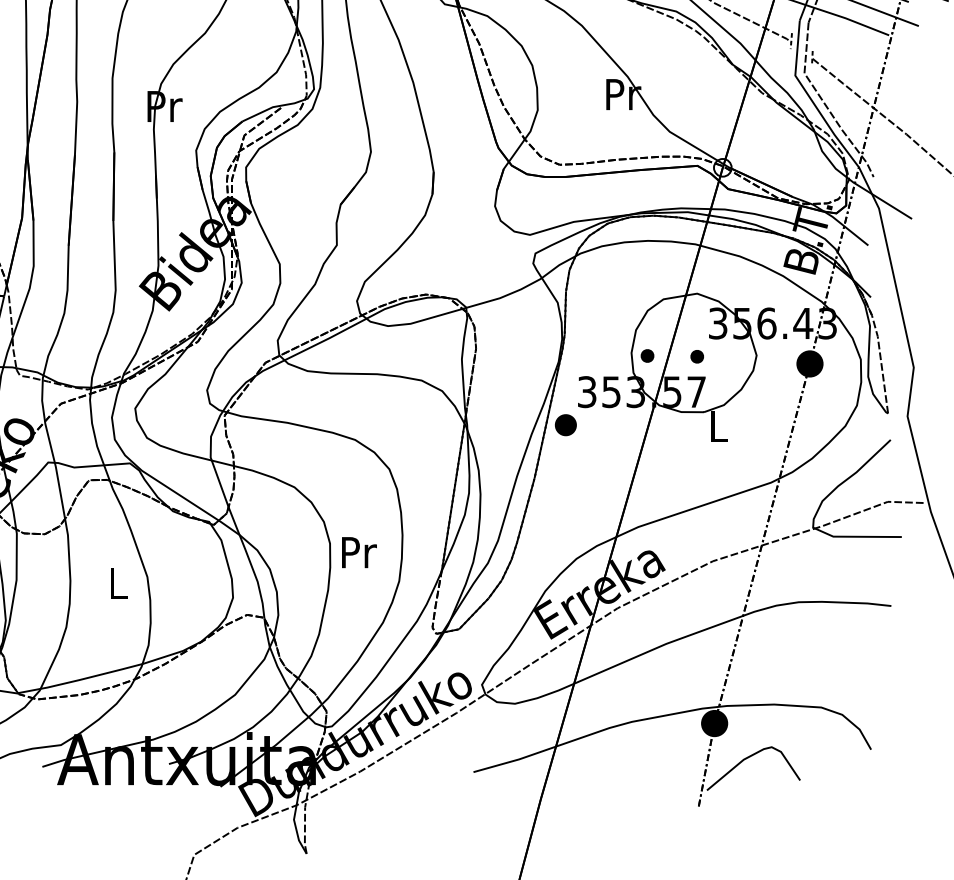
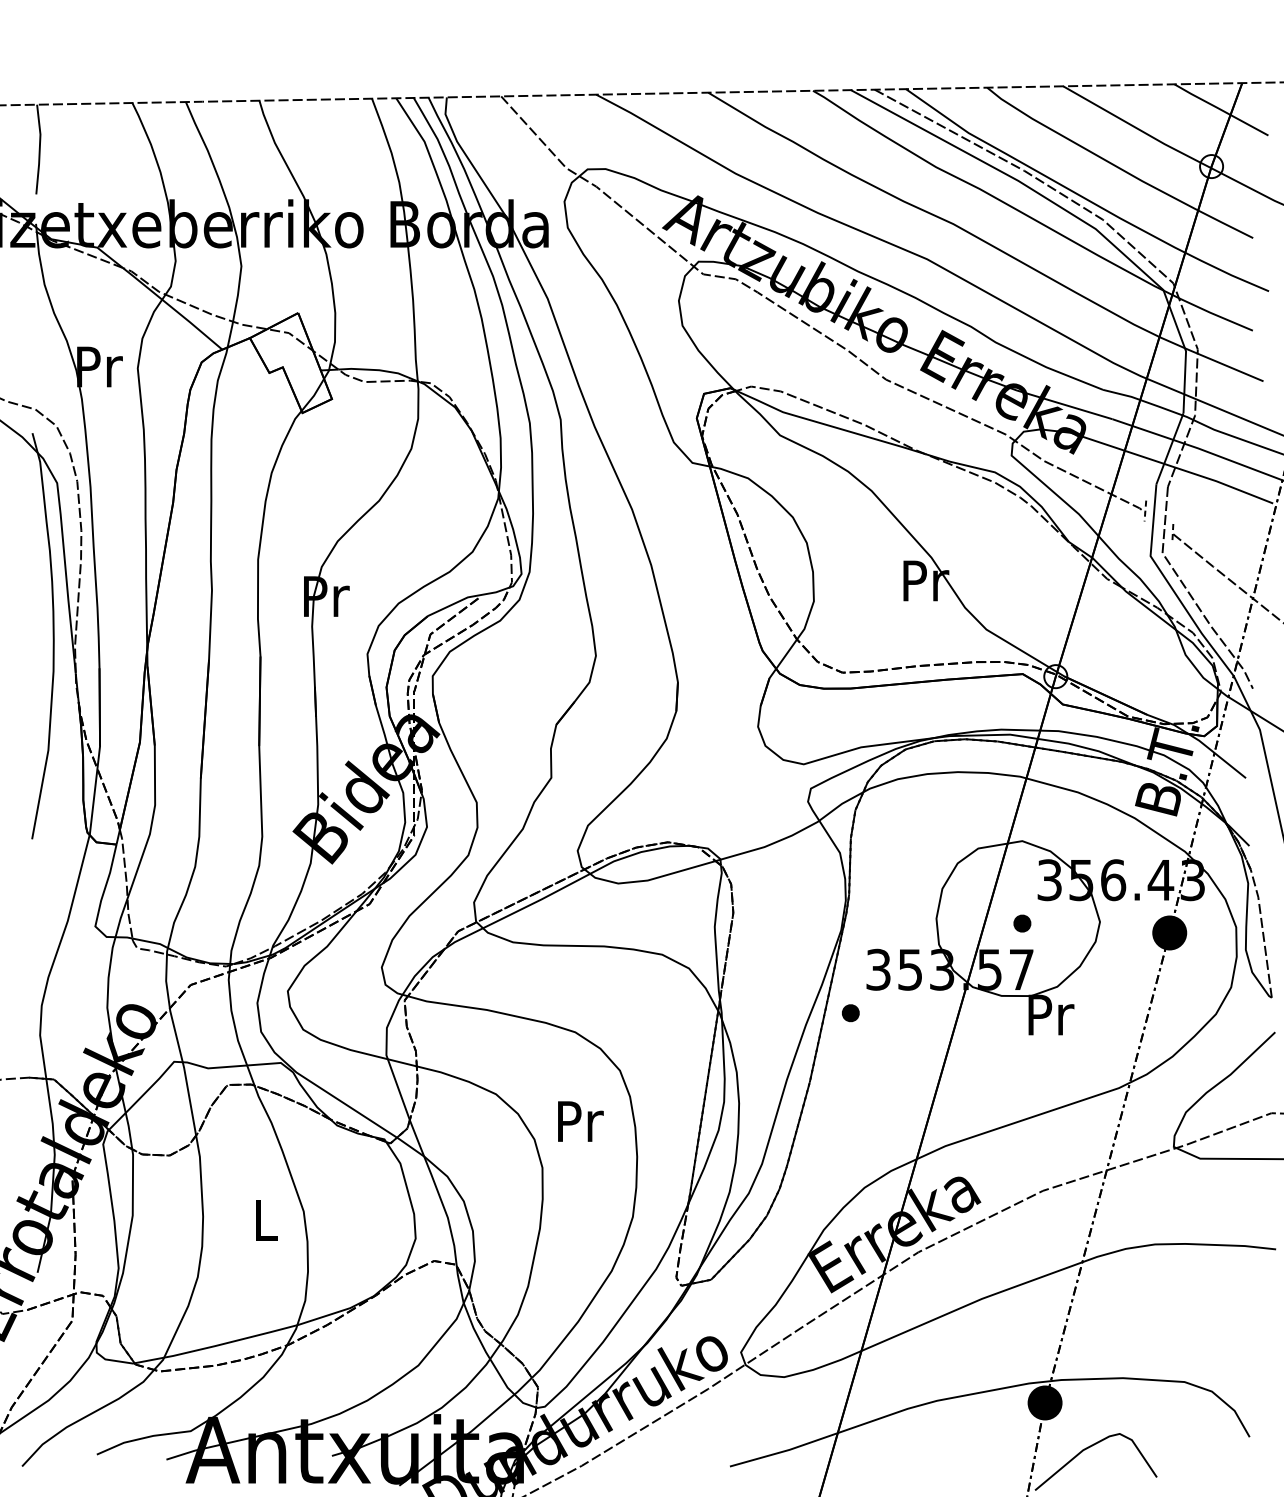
part: (647, 355) -> (957, 922), removed
part: (565, 425) -> (850, 1013), size x0.62
text: (719, 426) -> (1051, 1014), L -> Pr
text: (359, 552) -> (580, 1121), moved

